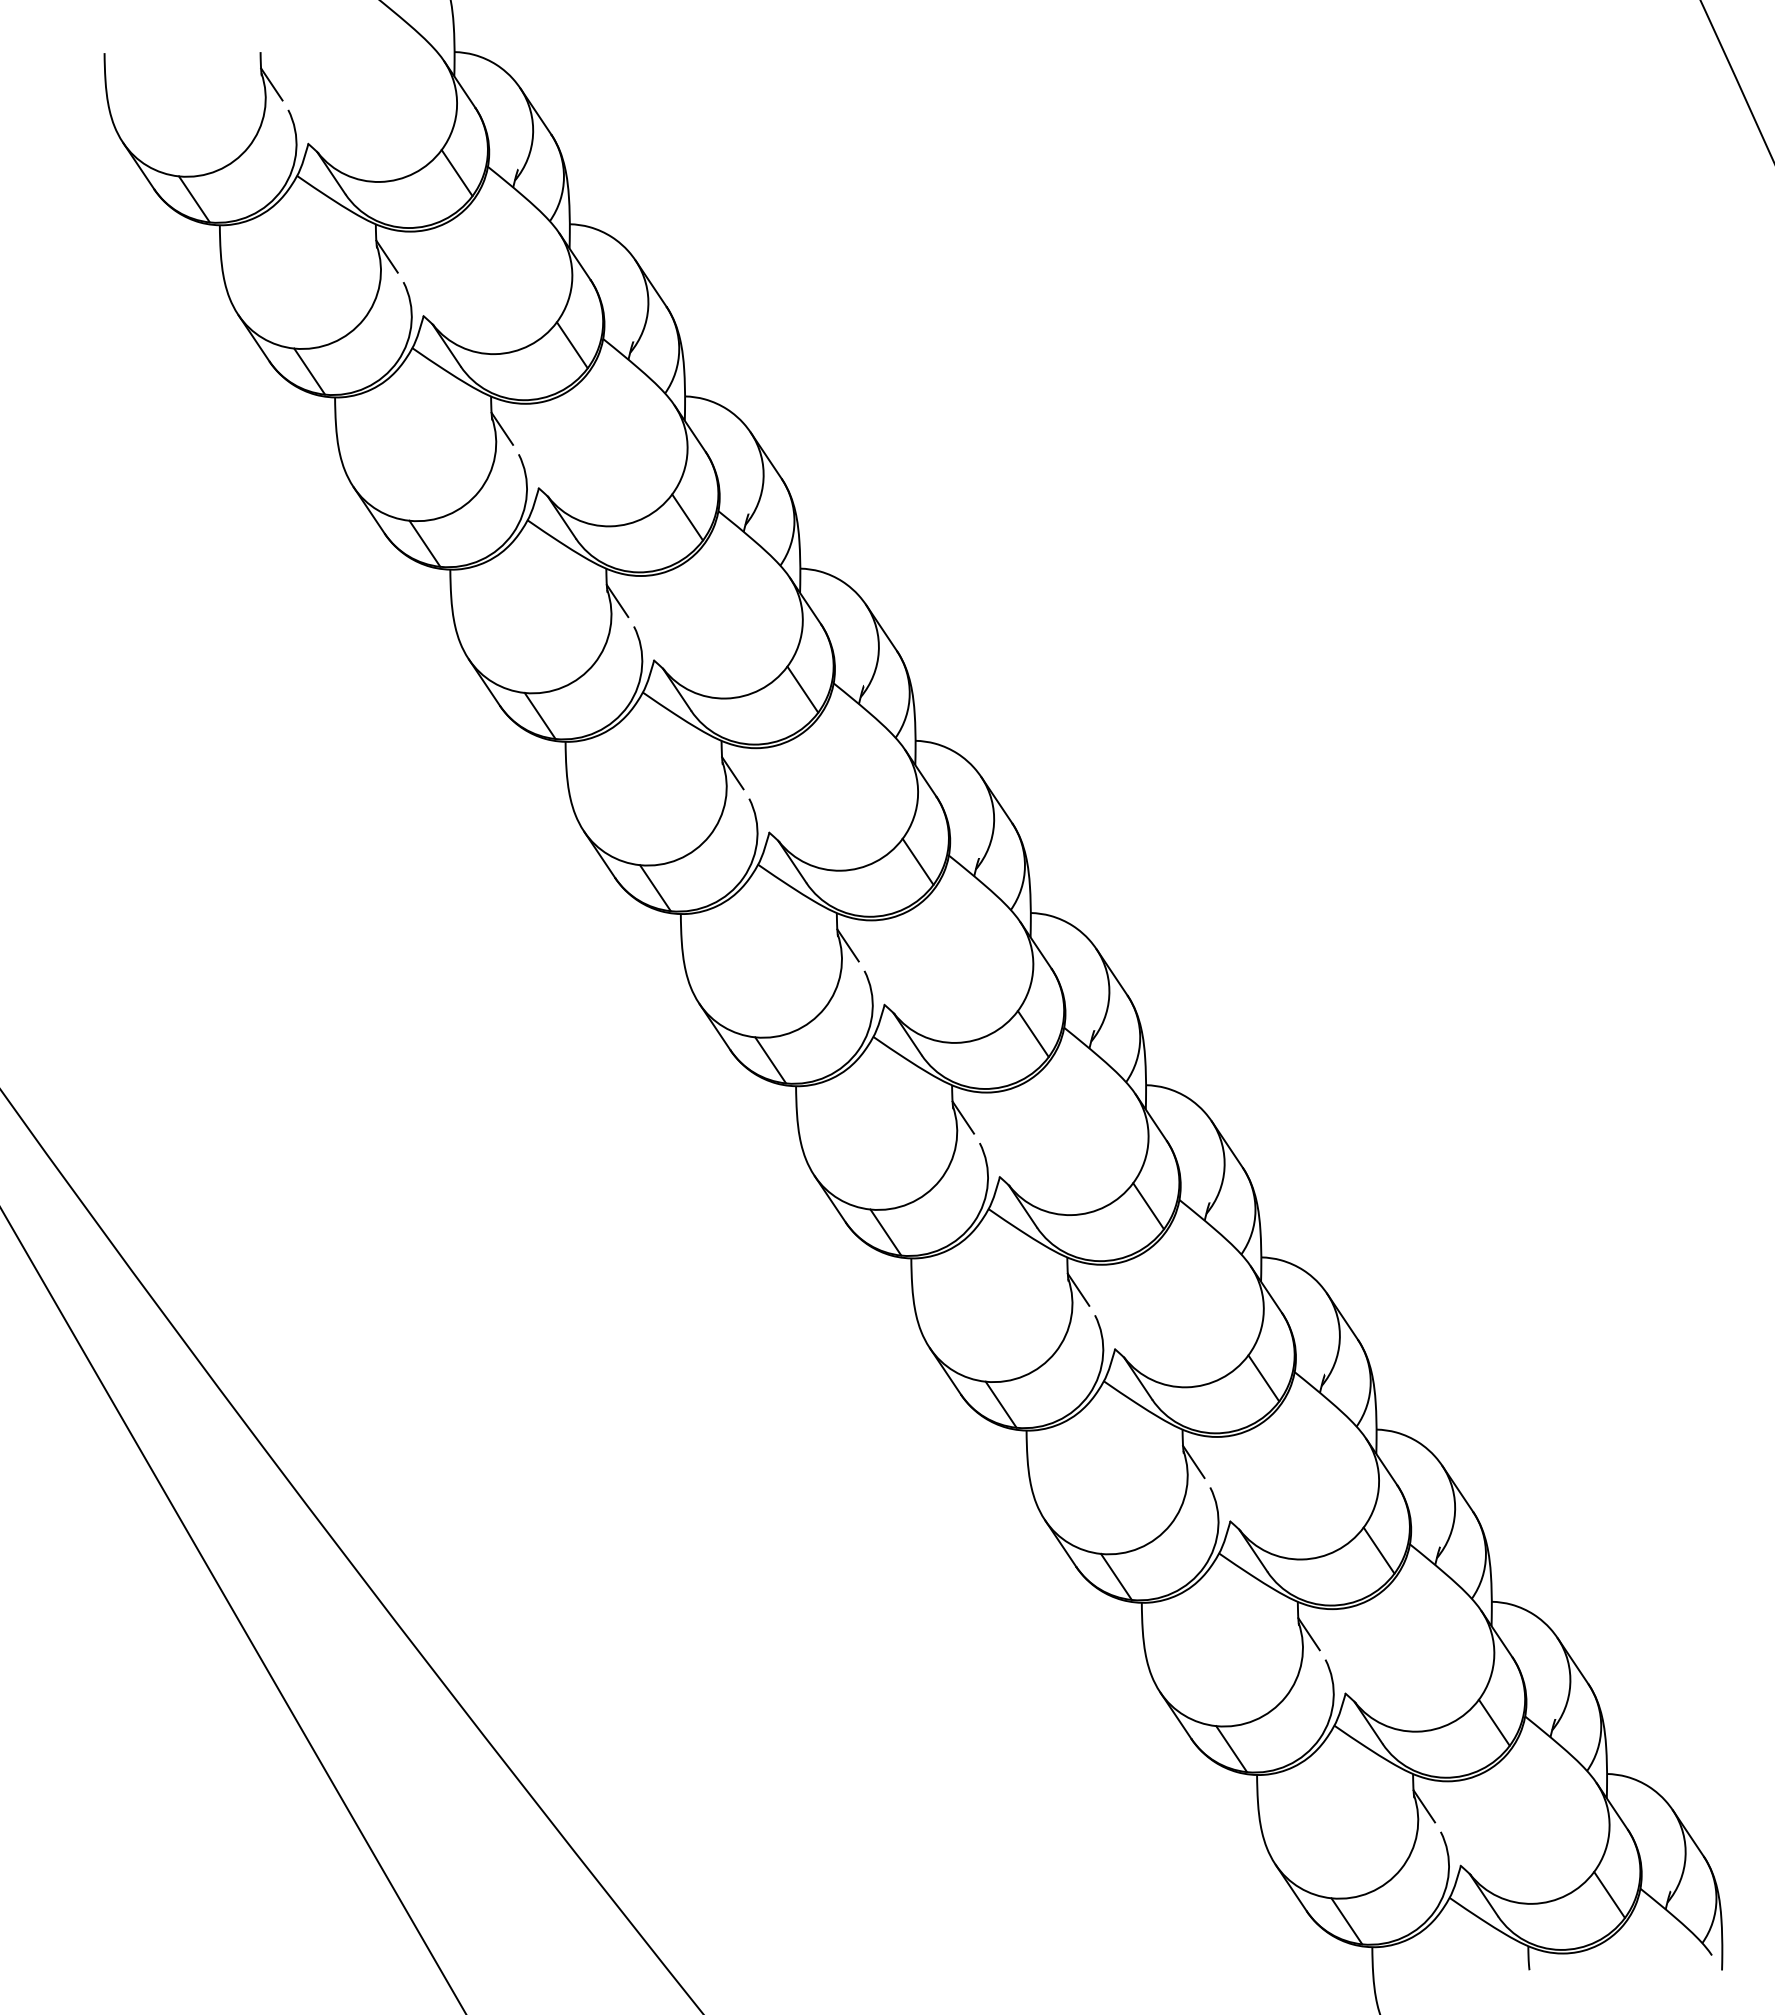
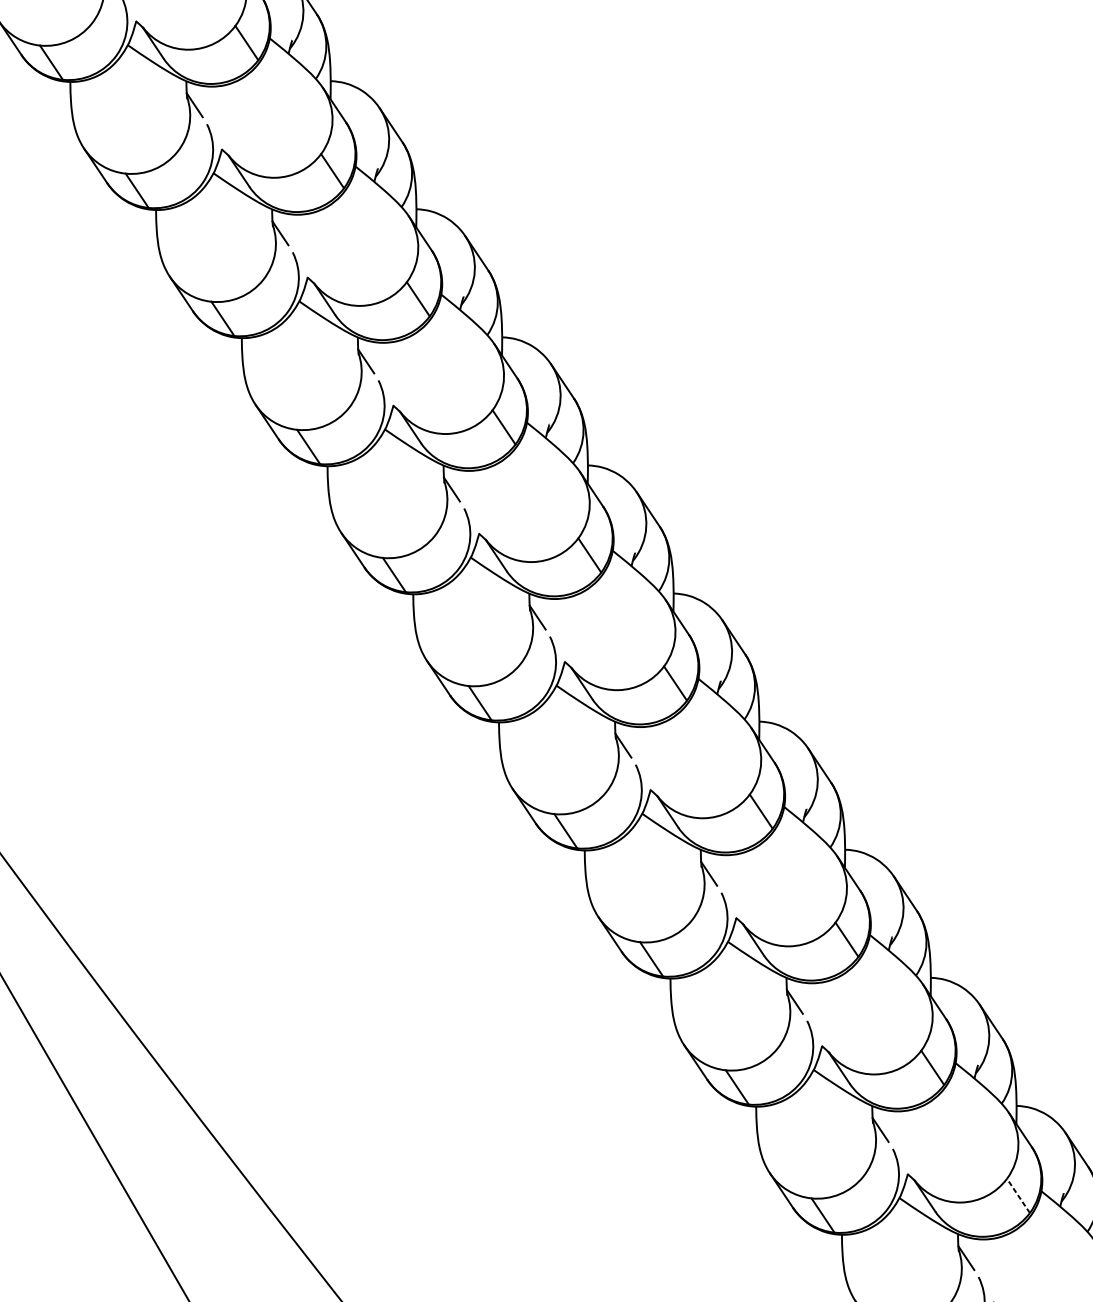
line: (1494, 1722) -> (1018, 1195), solid -> dashed

